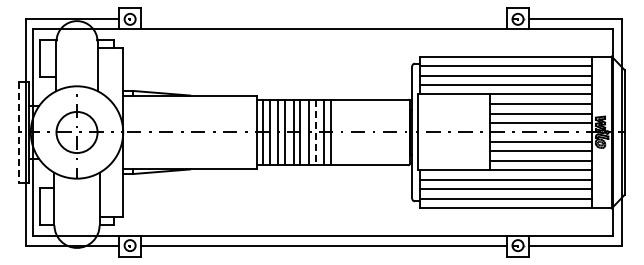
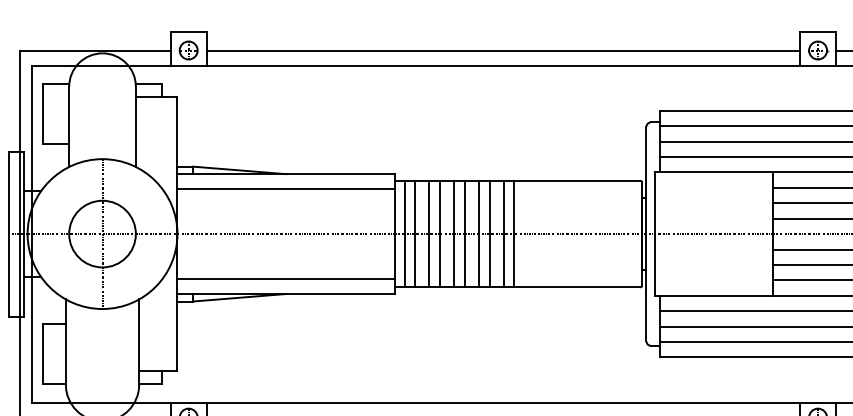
line: (323, 19) -> (502, 50), added
line: (190, 104) -> (286, 188), added
line: (19, 132) -> (9, 234), dashed -> solid
line: (315, 132) -> (489, 234), dashed -> solid
line: (190, 160) -> (286, 279), added

